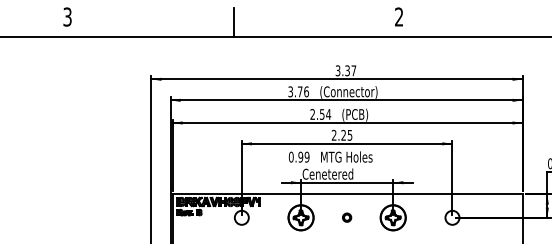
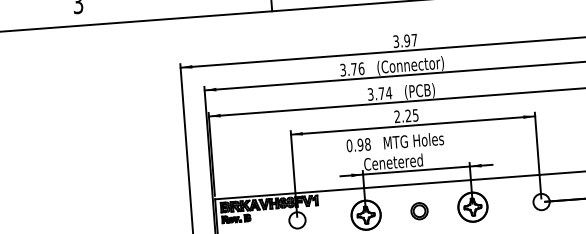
text: (347, 70) -> (407, 40), 3.37 -> 3.97
text: (317, 114) -> (376, 94), 2.54 -> 3.74
text: (306, 157) -> (367, 144), 0.99 -> 0.98
part: (346, 217) -> (418, 210), size x1.67

